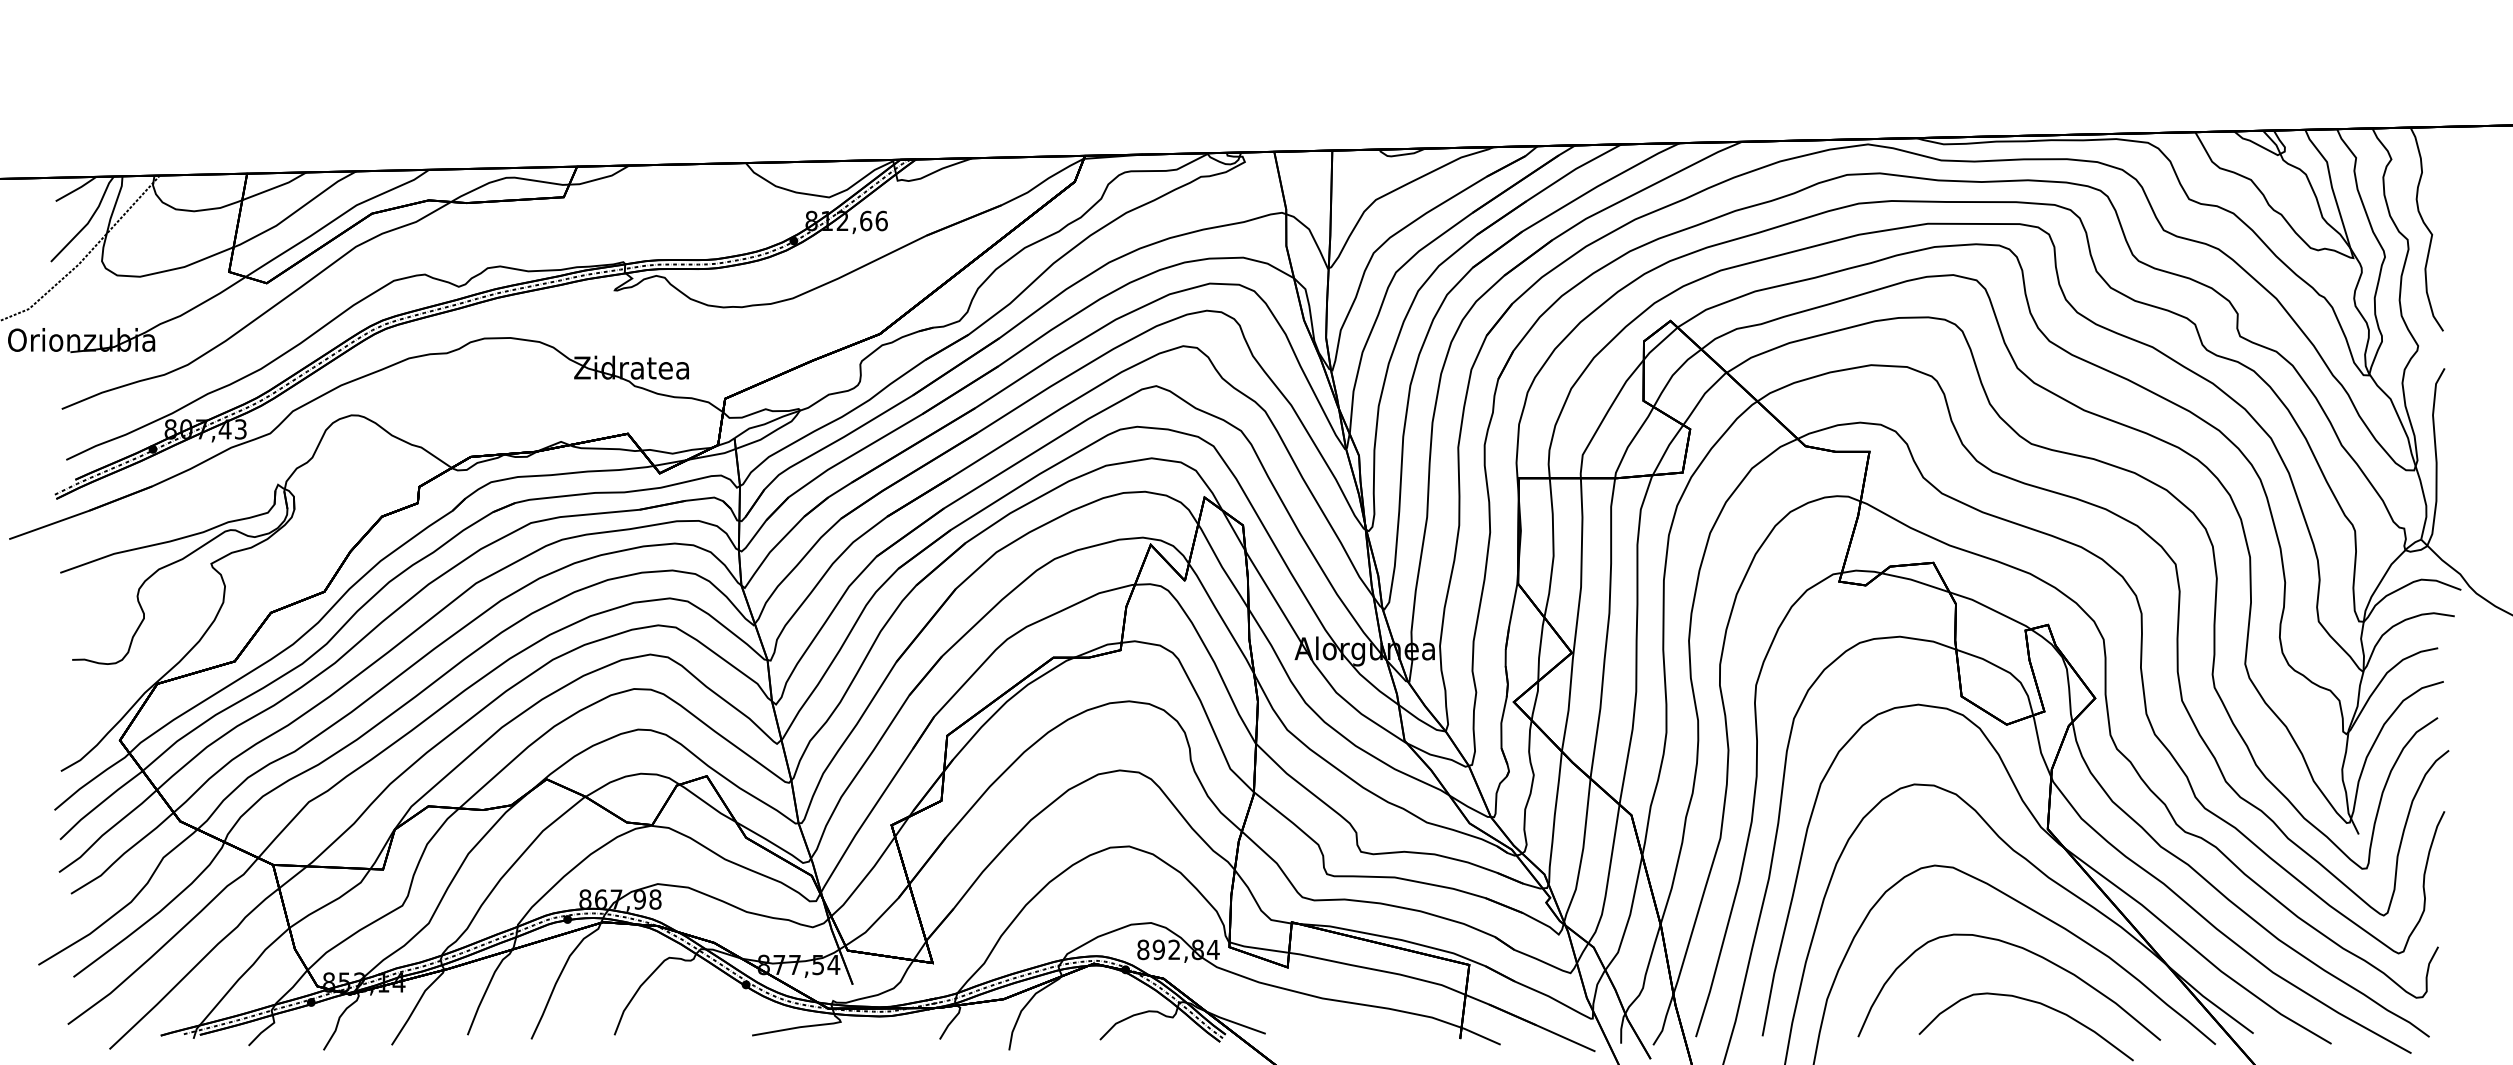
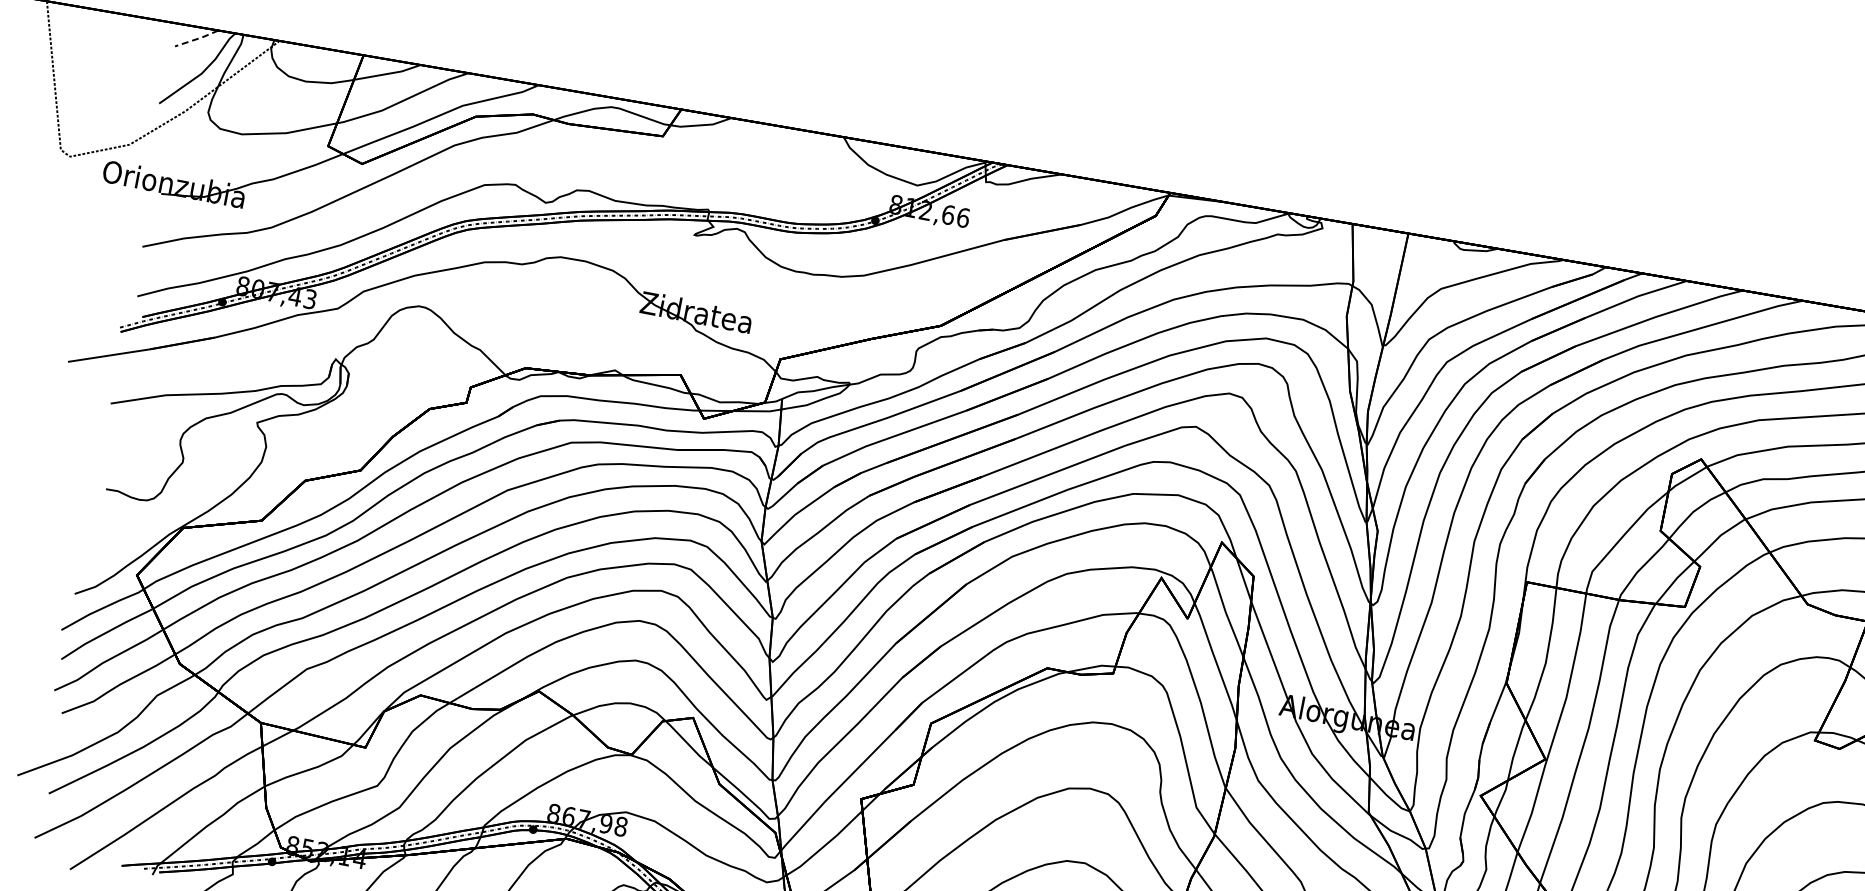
line: (76, 189) -> (197, 38), solid -> dashed

